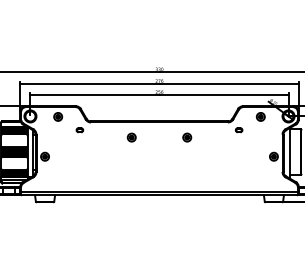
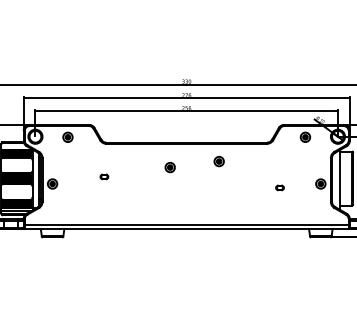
part: (79, 129) -> (104, 176), moved
part: (238, 129) -> (279, 187), moved
part: (131, 137) -> (169, 167), moved

